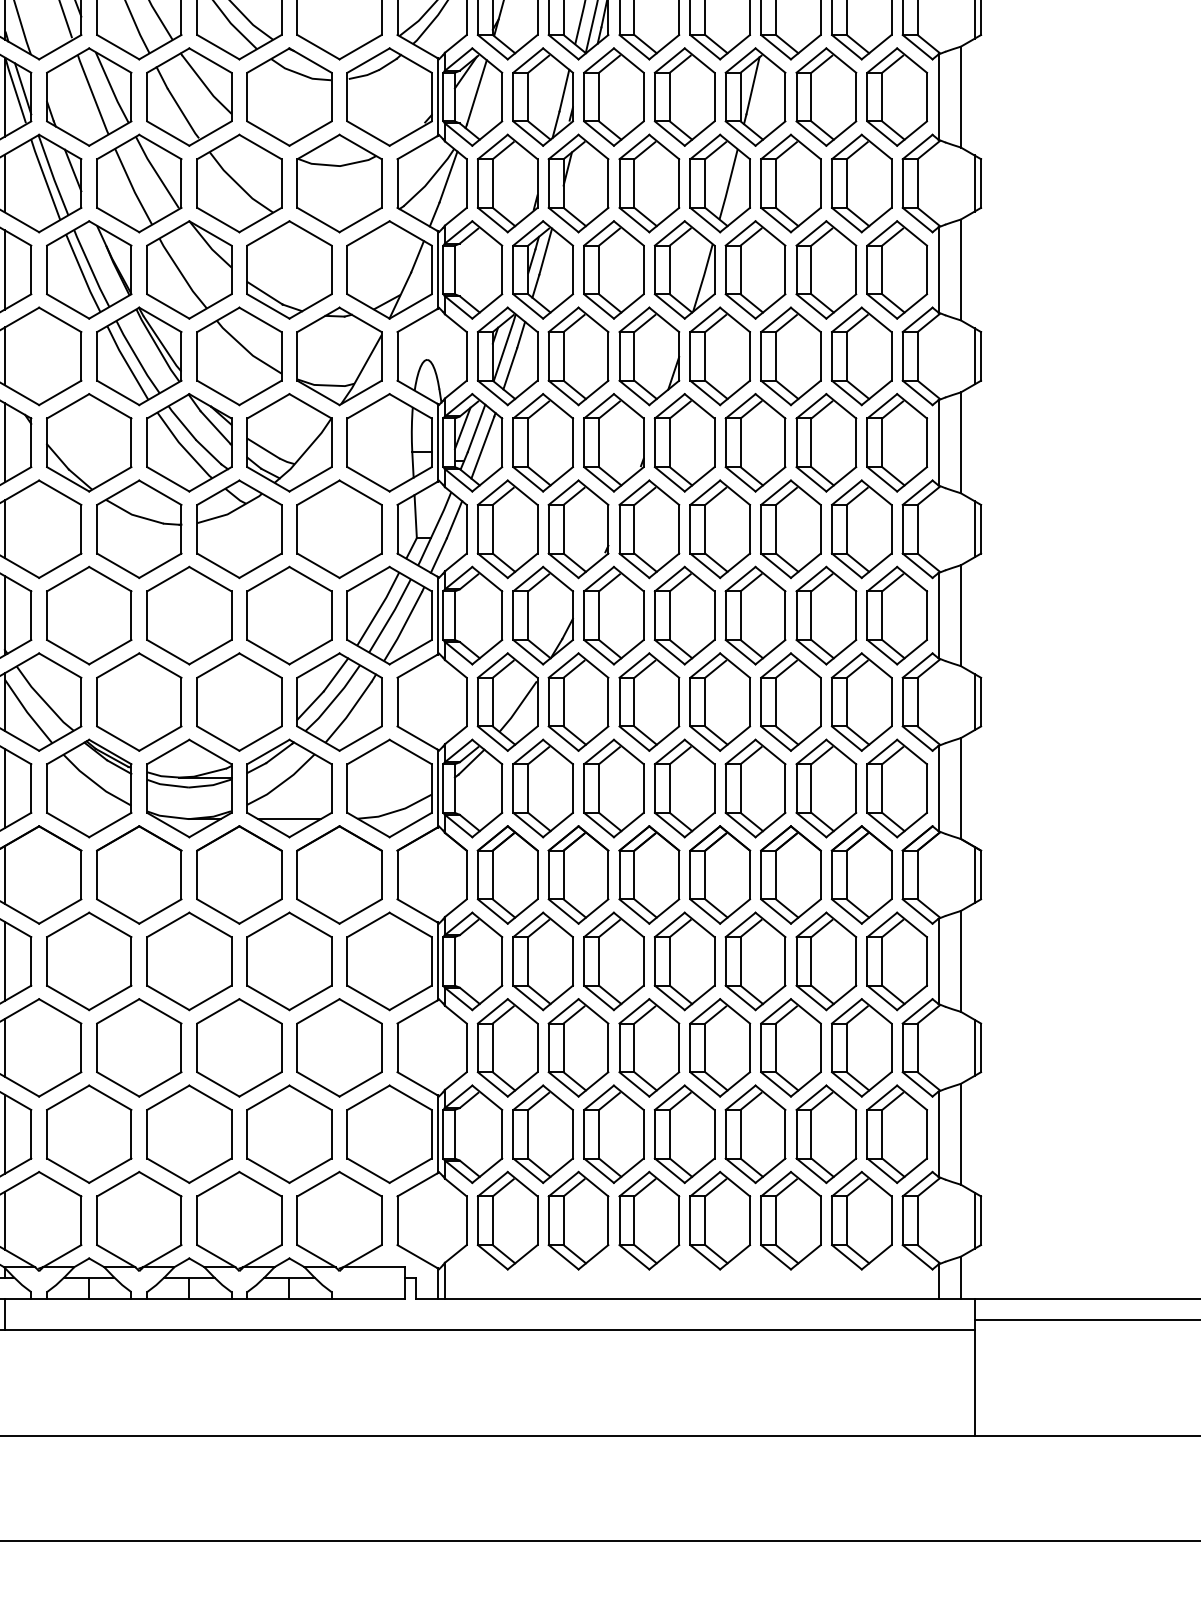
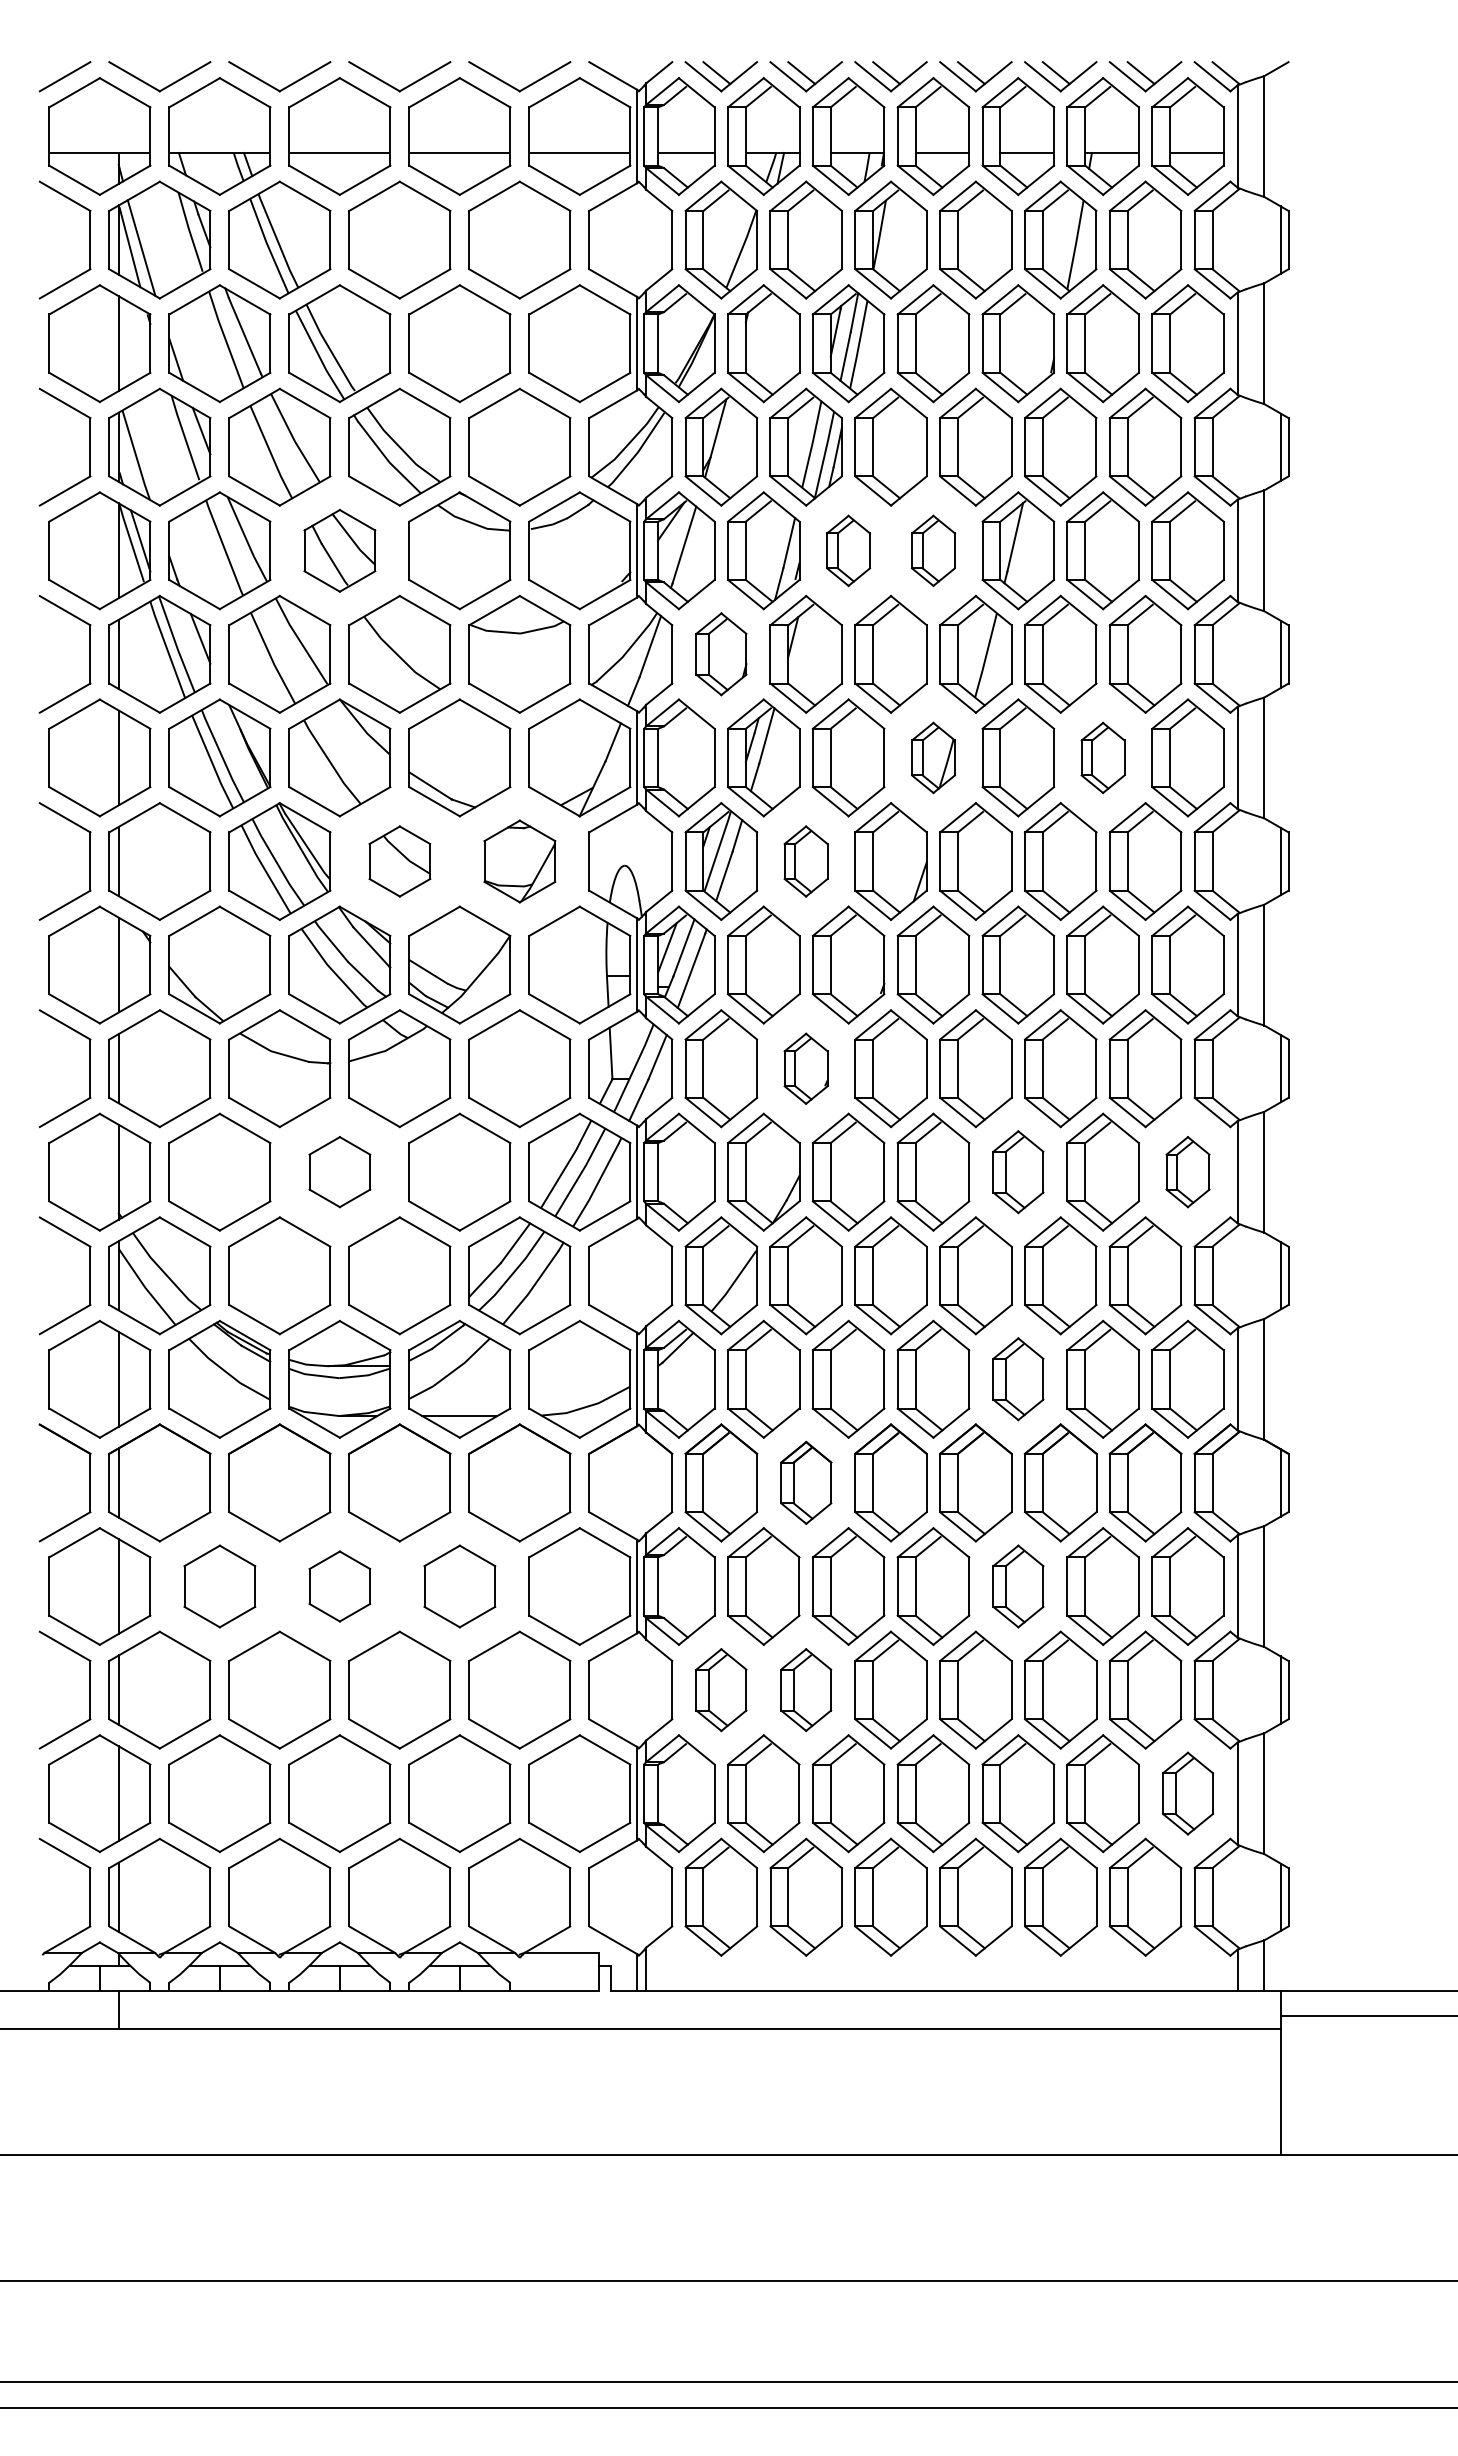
part: (189, 96) -> (339, 550), size x0.7
part: (613, 96) -> (848, 550), size x0.6
part: (684, 96) -> (933, 550), size x0.6
part: (507, 182) -> (721, 653), size x0.7
part: (684, 269) -> (933, 757), size x0.6
part: (825, 269) -> (1102, 757), size x0.6
part: (239, 356) -> (399, 861), size x0.6
part: (339, 356) -> (519, 861), size x0.7
part: (577, 356) -> (805, 861), size x0.6
part: (577, 529) -> (805, 1068), size x0.6
part: (189, 615) -> (339, 1171), size x0.6
part: (755, 615) -> (1018, 1171), size x0.7
part: (896, 615) -> (1187, 1171), size x0.6
part: (755, 787) -> (1018, 1378), size x0.7
part: (578, 874) -> (806, 1482), size x0.7
part: (88, 961) -> (219, 1586), size x0.7
part: (189, 961) -> (339, 1586), size x0.6
part: (289, 961) -> (459, 1586), size x0.7
part: (755, 961) -> (1018, 1586), size x0.7
part: (507, 1047) -> (721, 1689), size x0.7
part: (577, 1047) -> (805, 1689), size x0.7
part: (896, 1134) -> (1187, 1793), size x0.7

